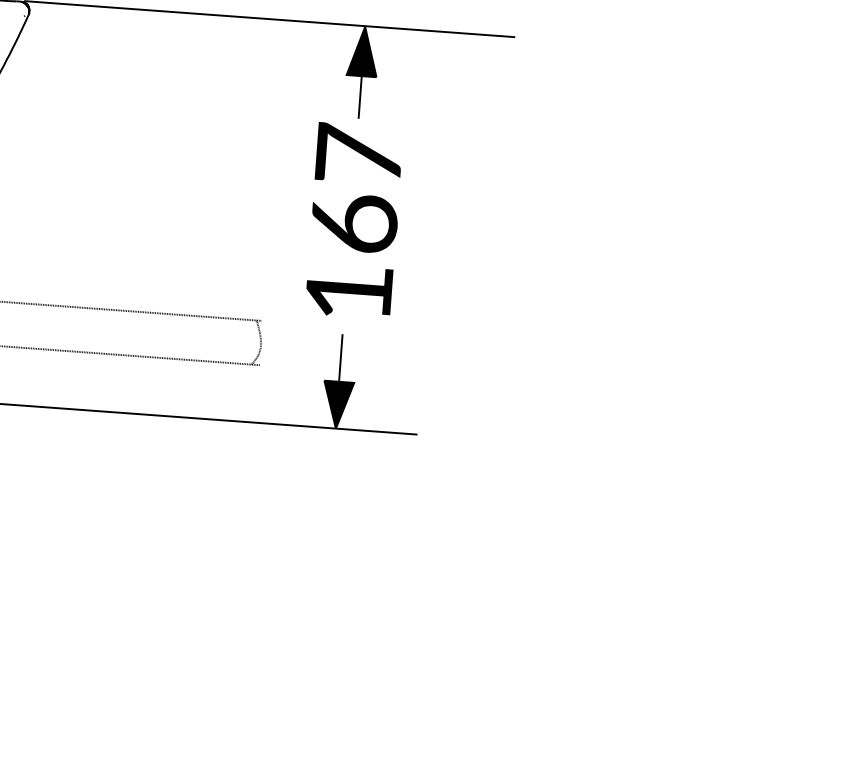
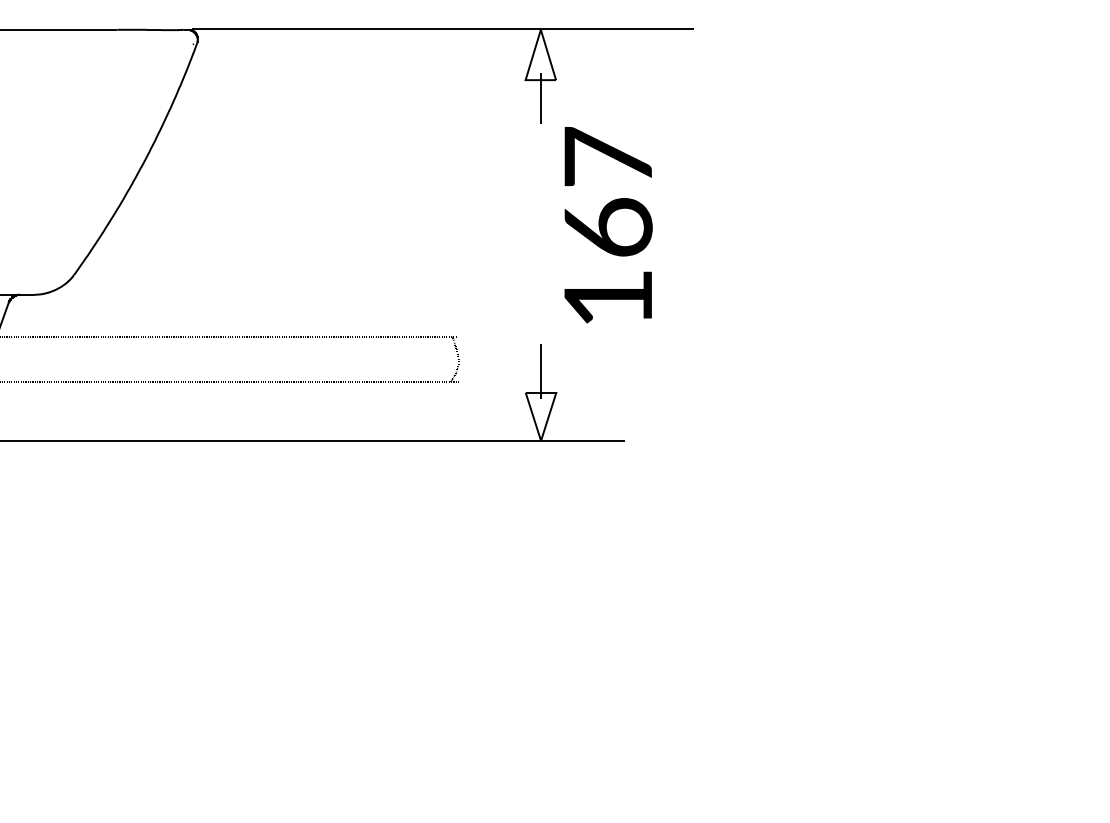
fill: (363, 51) -> (540, 54), removed
text: (354, 221) -> (608, 225), moved
fill: (337, 404) -> (540, 416), removed

